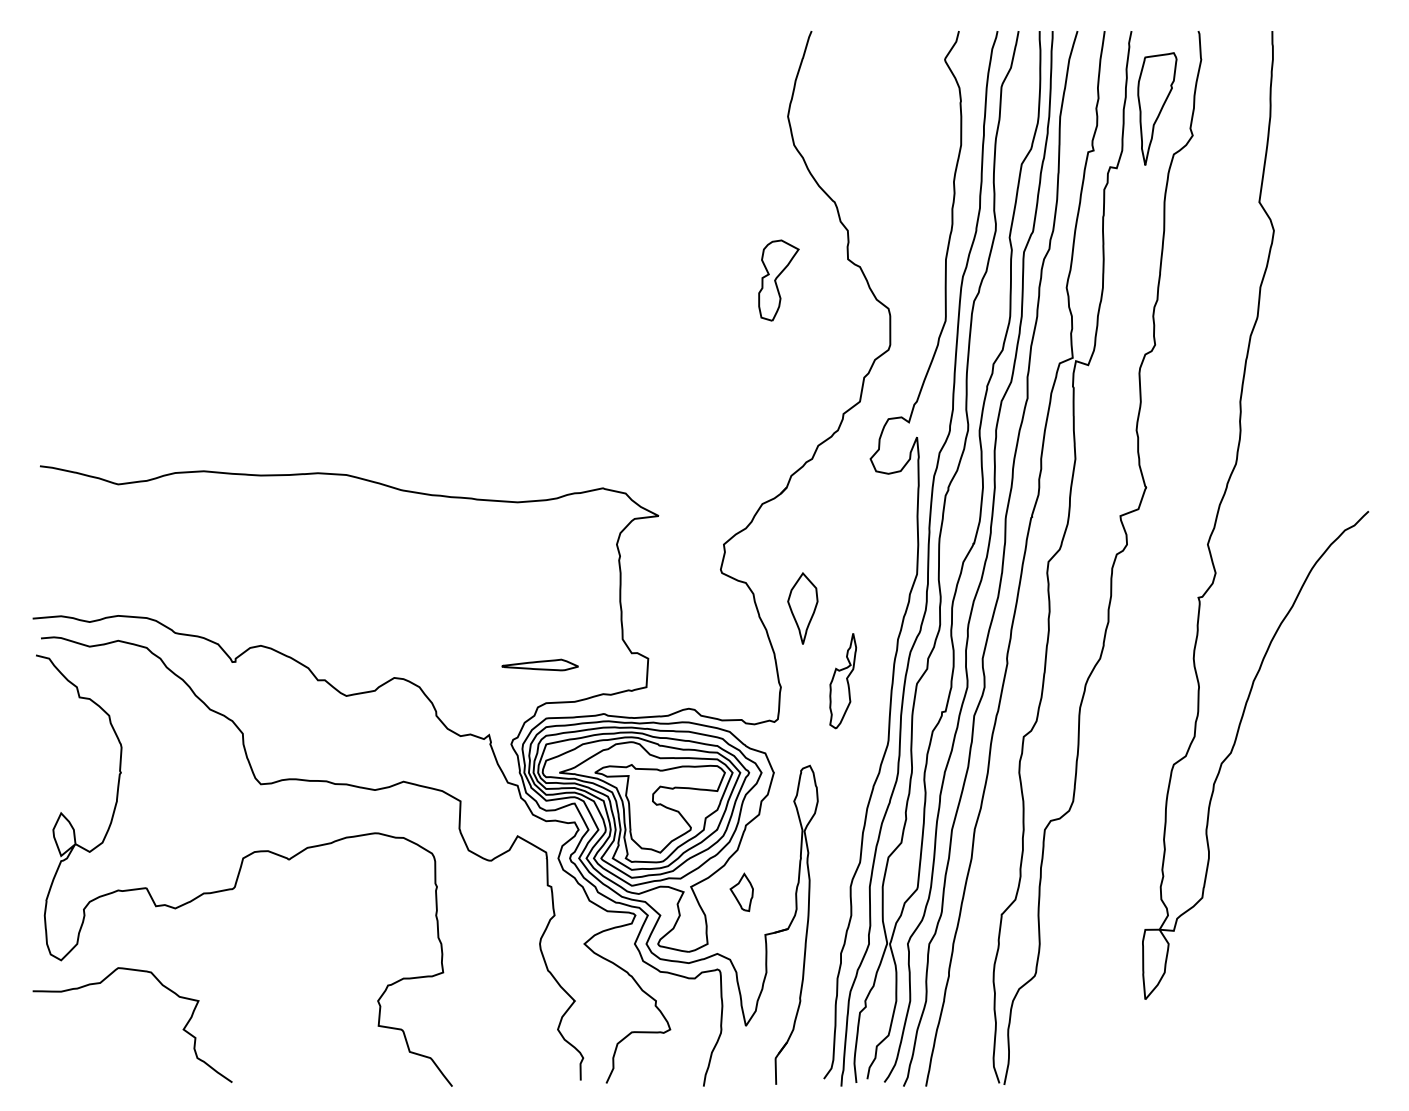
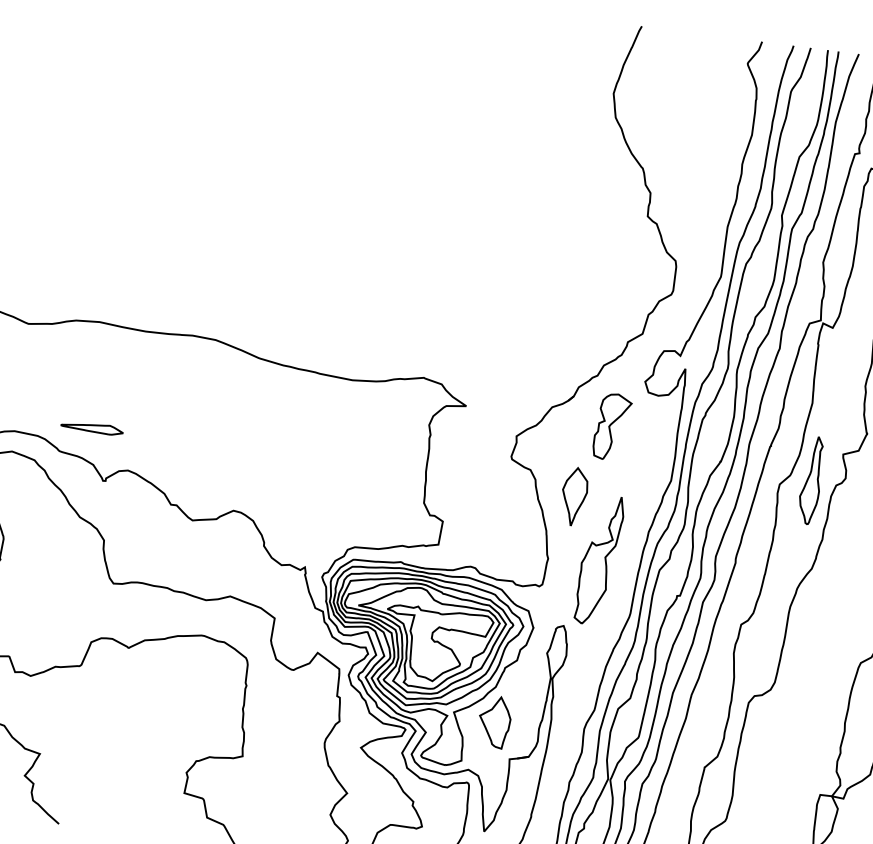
part: (778, 280) -> (612, 426), moved
part: (1085, 552) -> (810, 480), added
part: (539, 664) -> (91, 427), moved
part: (842, 680) -> (599, 559), size x1.67
part: (741, 892) -> (494, 722), size x1.67

